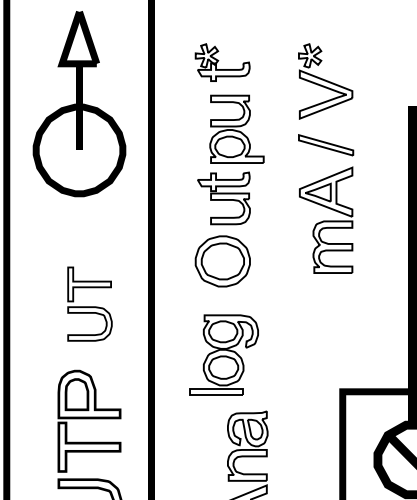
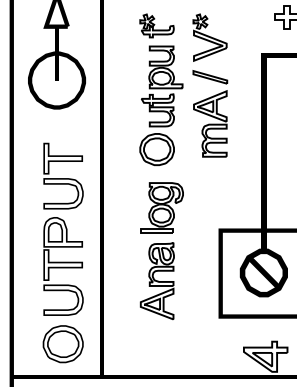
part: (229, 164) -> (161, 89), moved
part: (89, 303) -> (63, 175), size x1.43
part: (223, 354) -> (161, 207), moved

